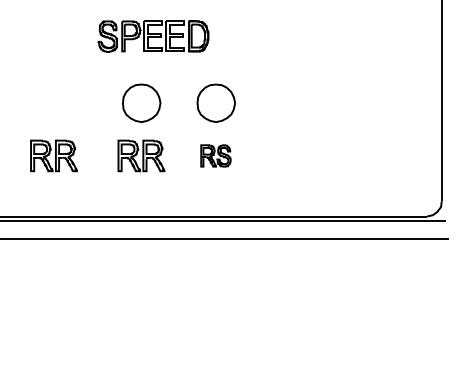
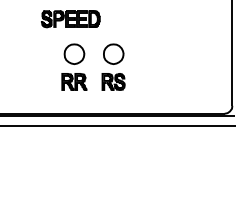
part: (153, 37) -> (70, 19), moved
part: (54, 155) -> (28, 81), removed
part: (215, 155) -> (113, 81), size x1.43

